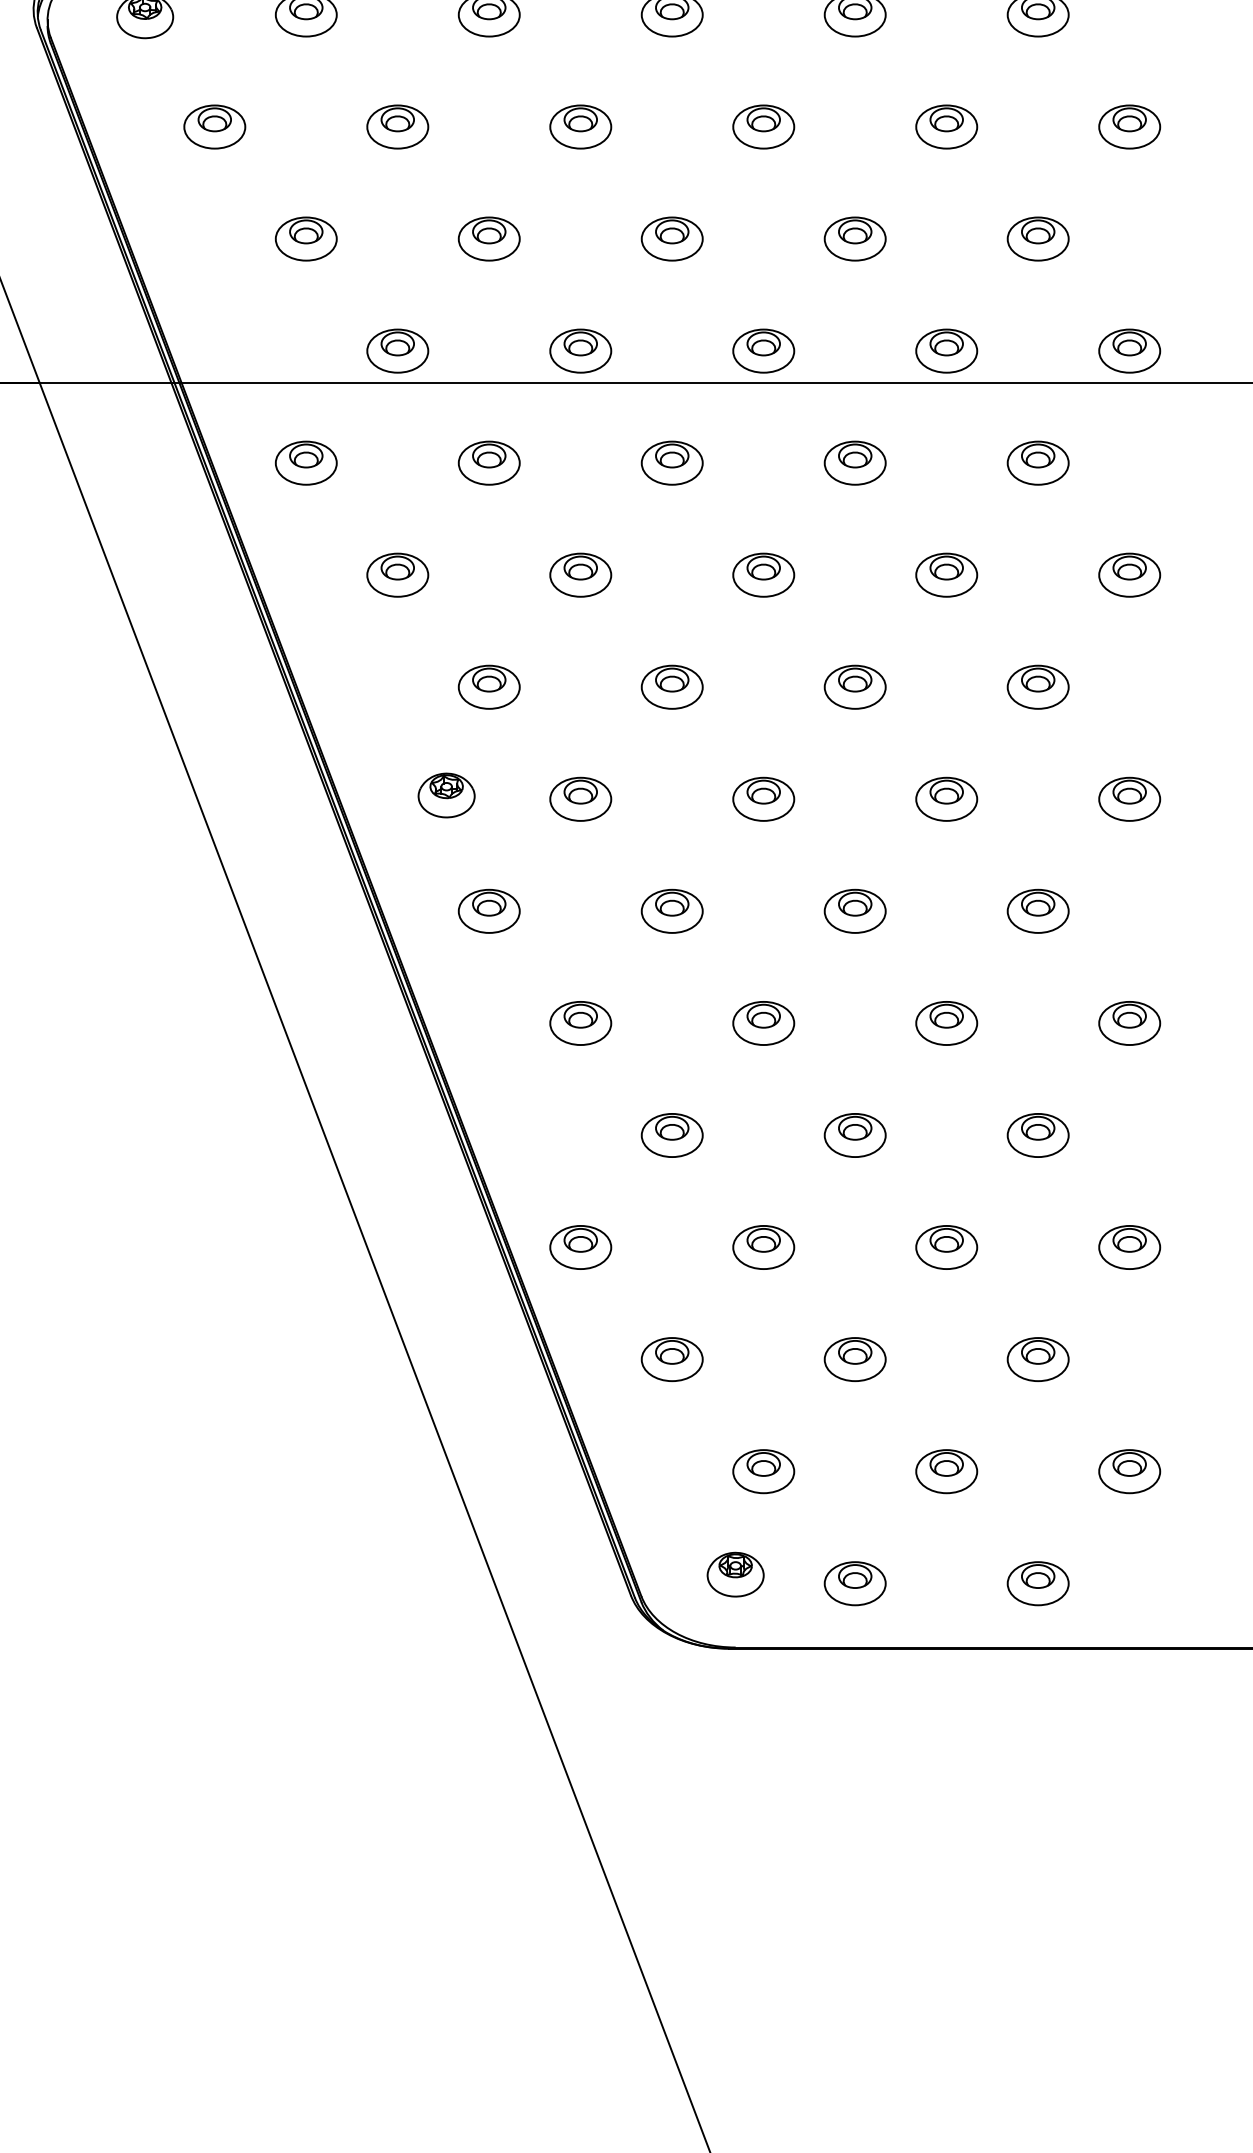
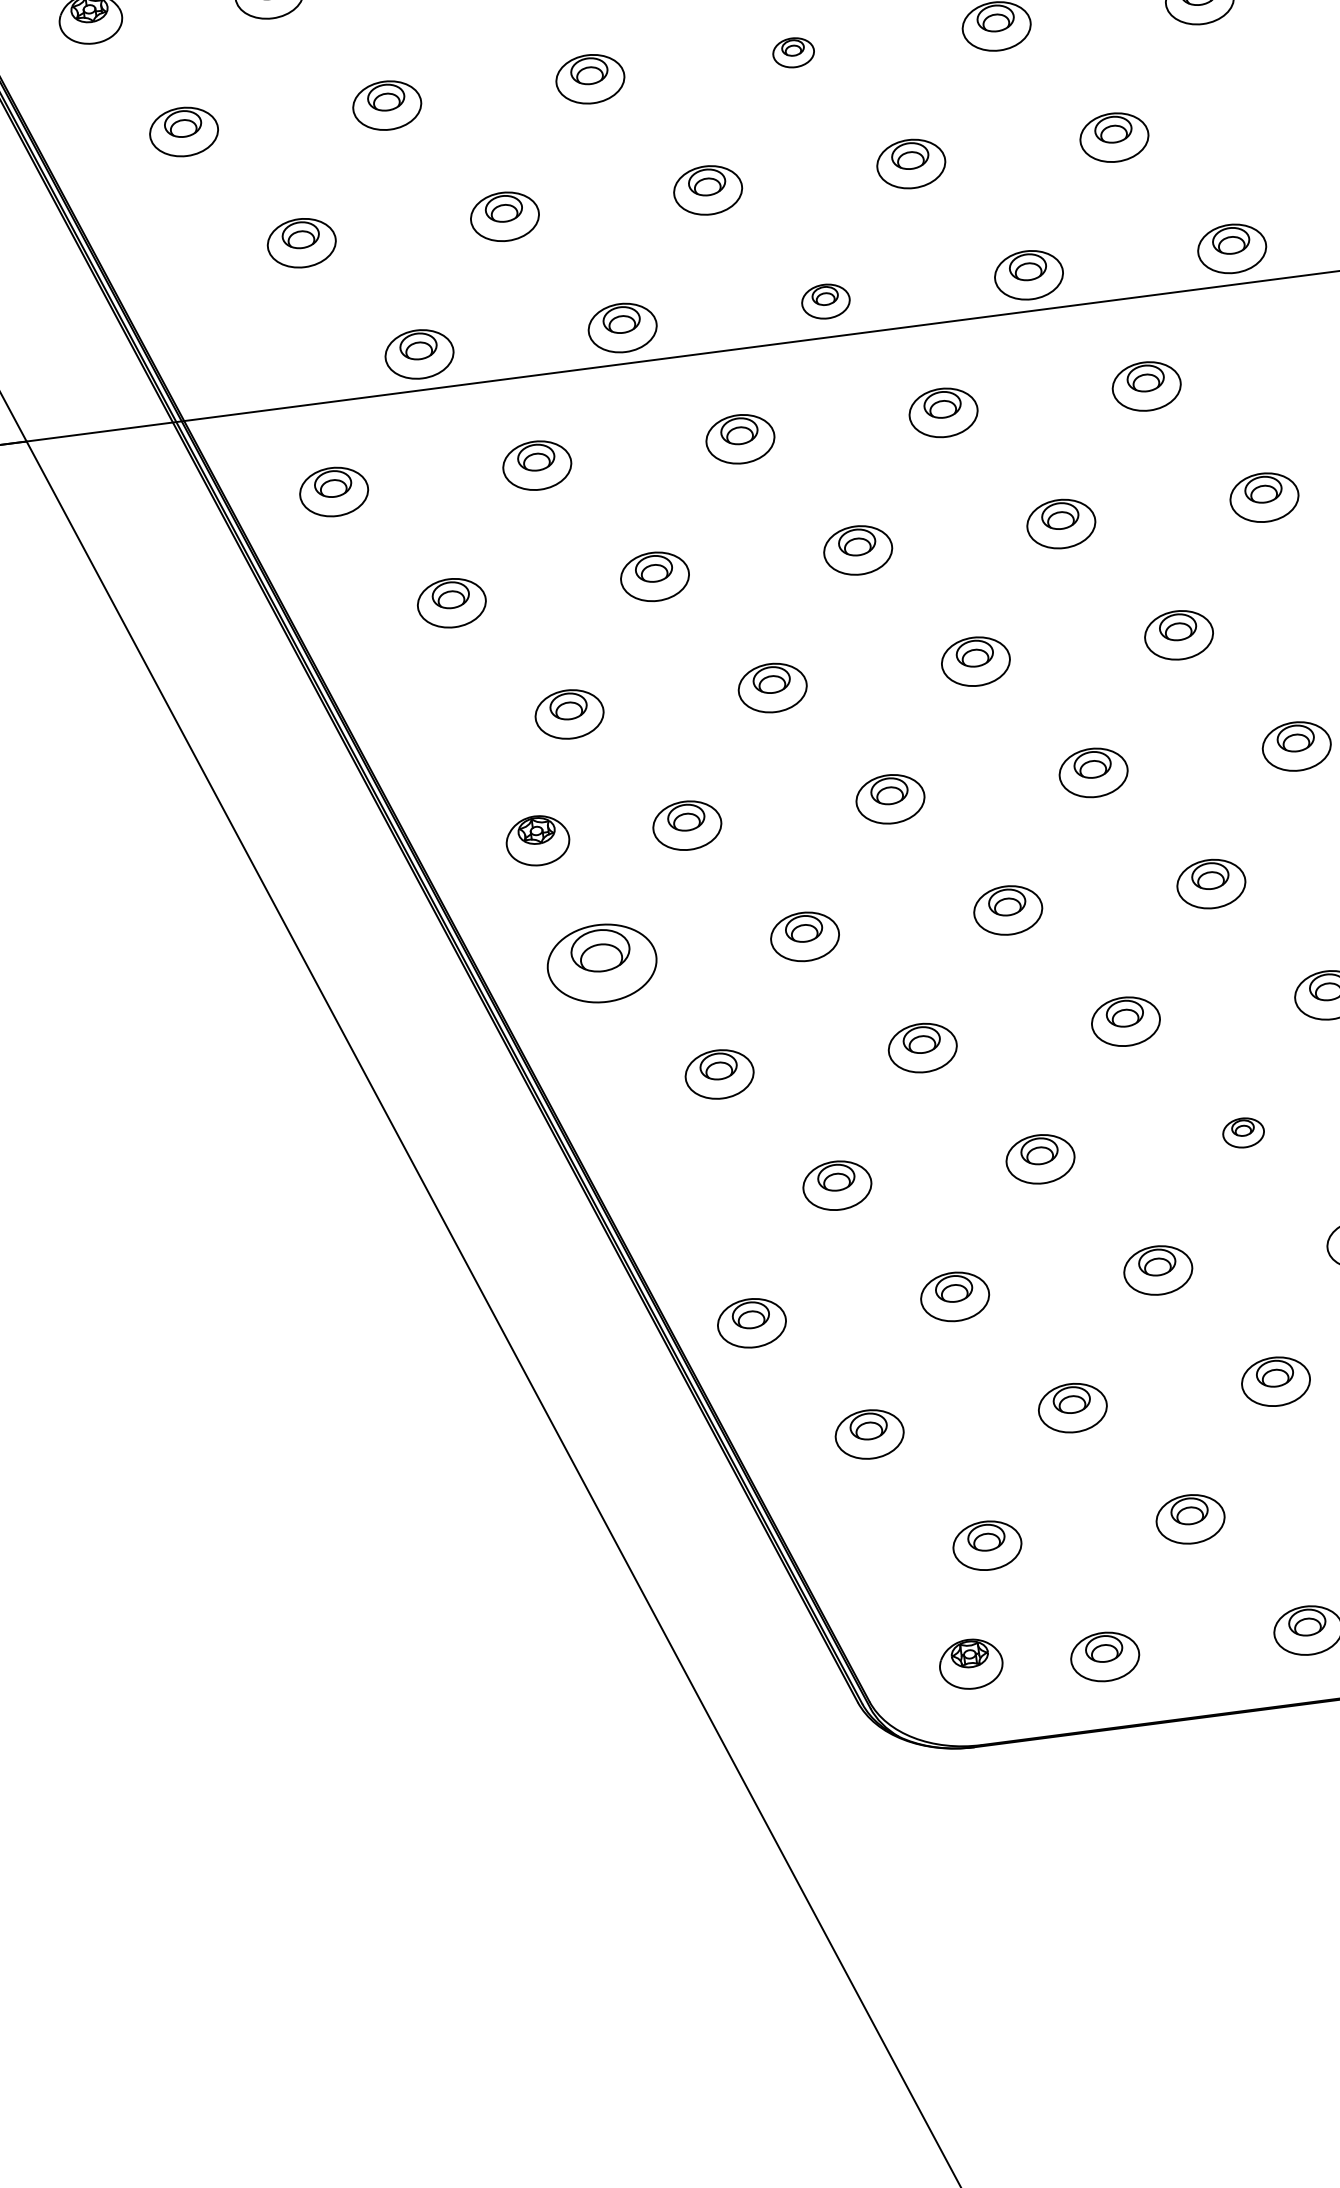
part: (763, 126) -> (793, 52), size x0.6
part: (763, 350) -> (825, 300), size x0.7
part: (488, 910) -> (600, 962), size x1.6
part: (1037, 1135) -> (1242, 1133), size x0.6

